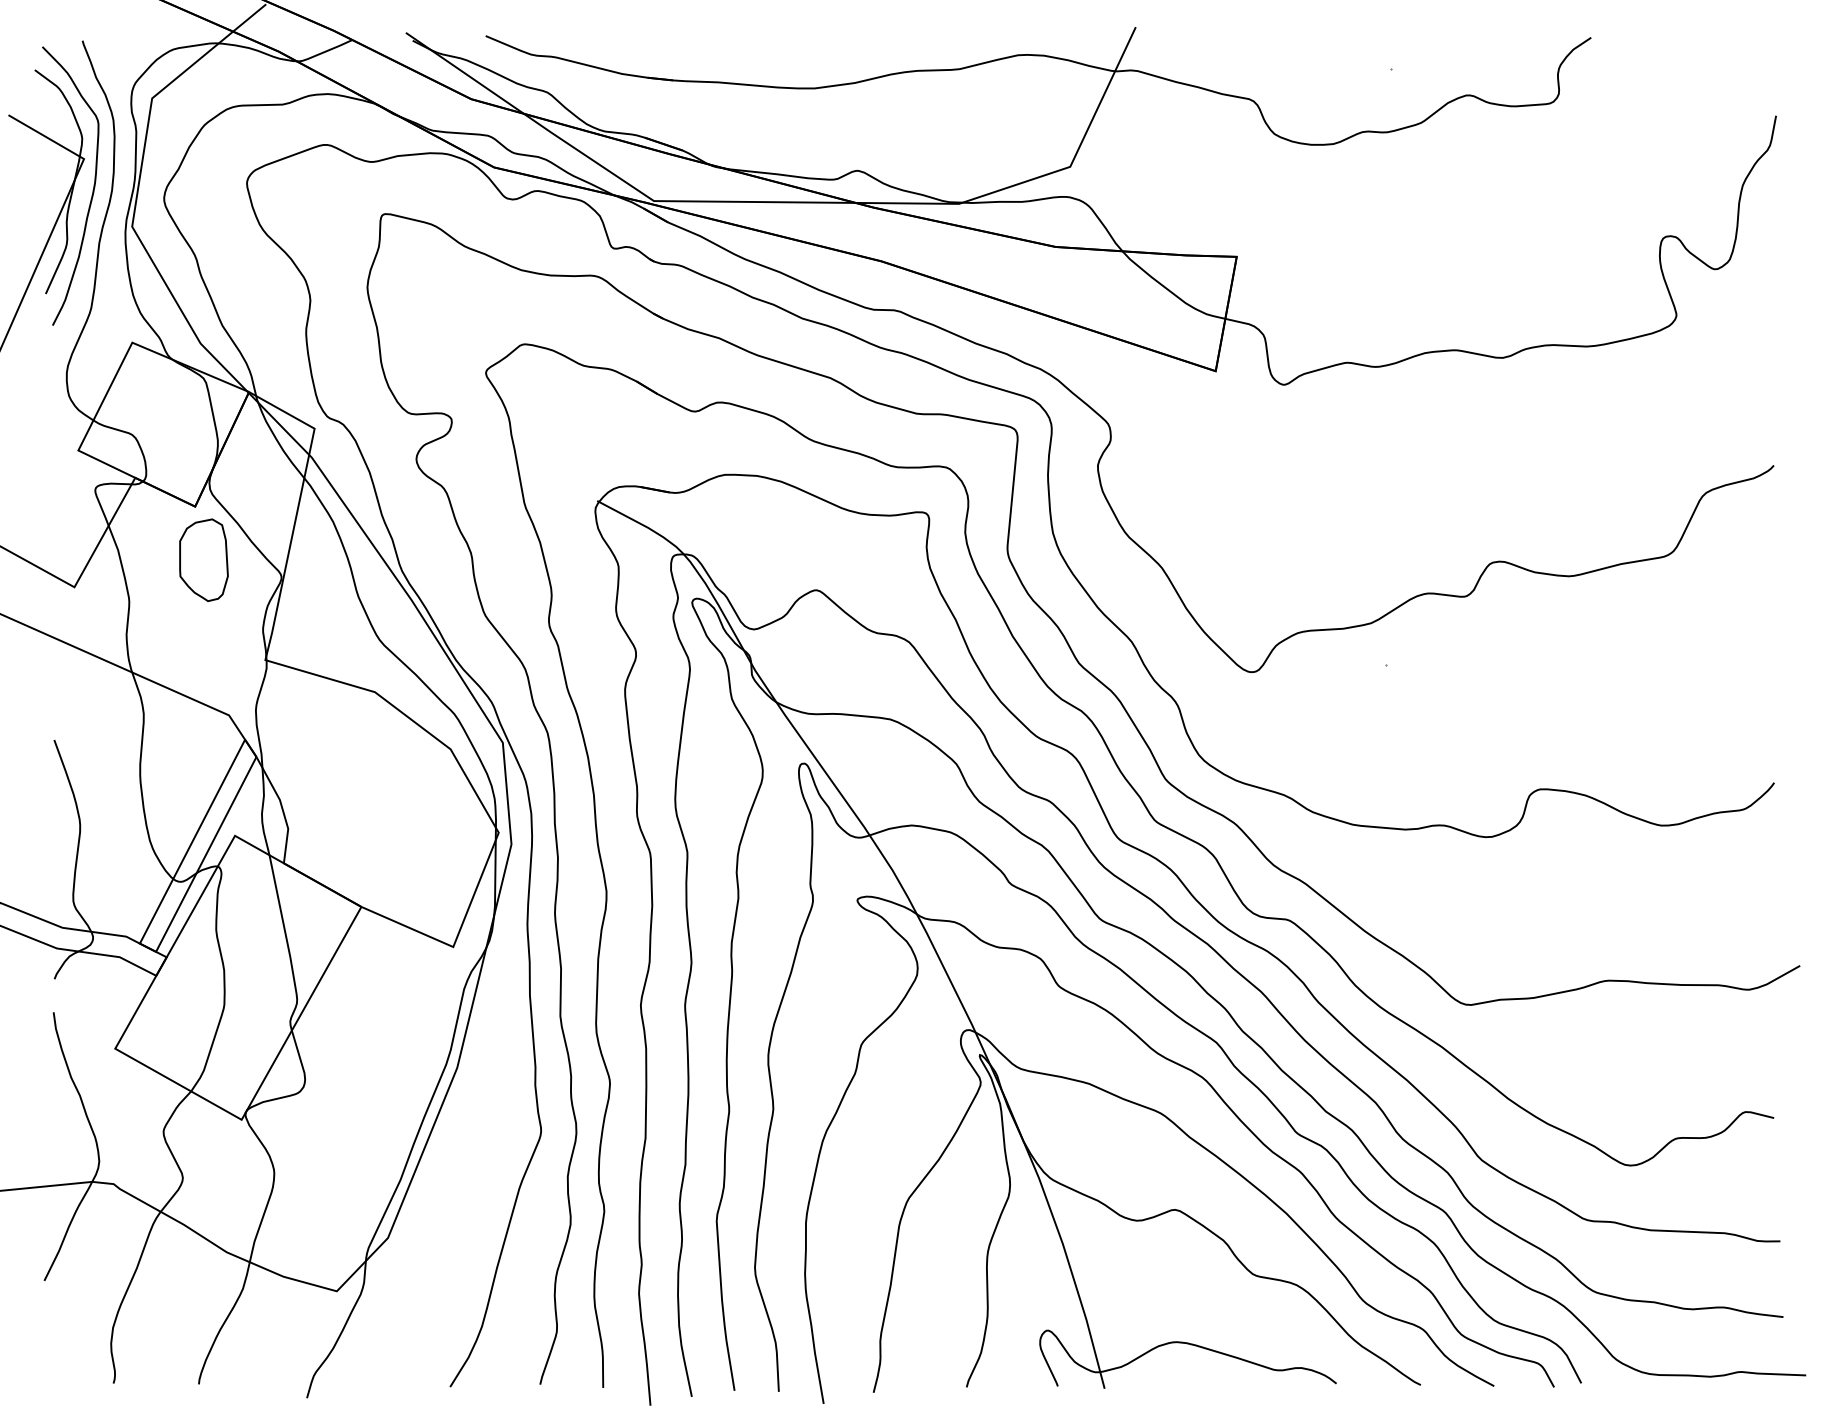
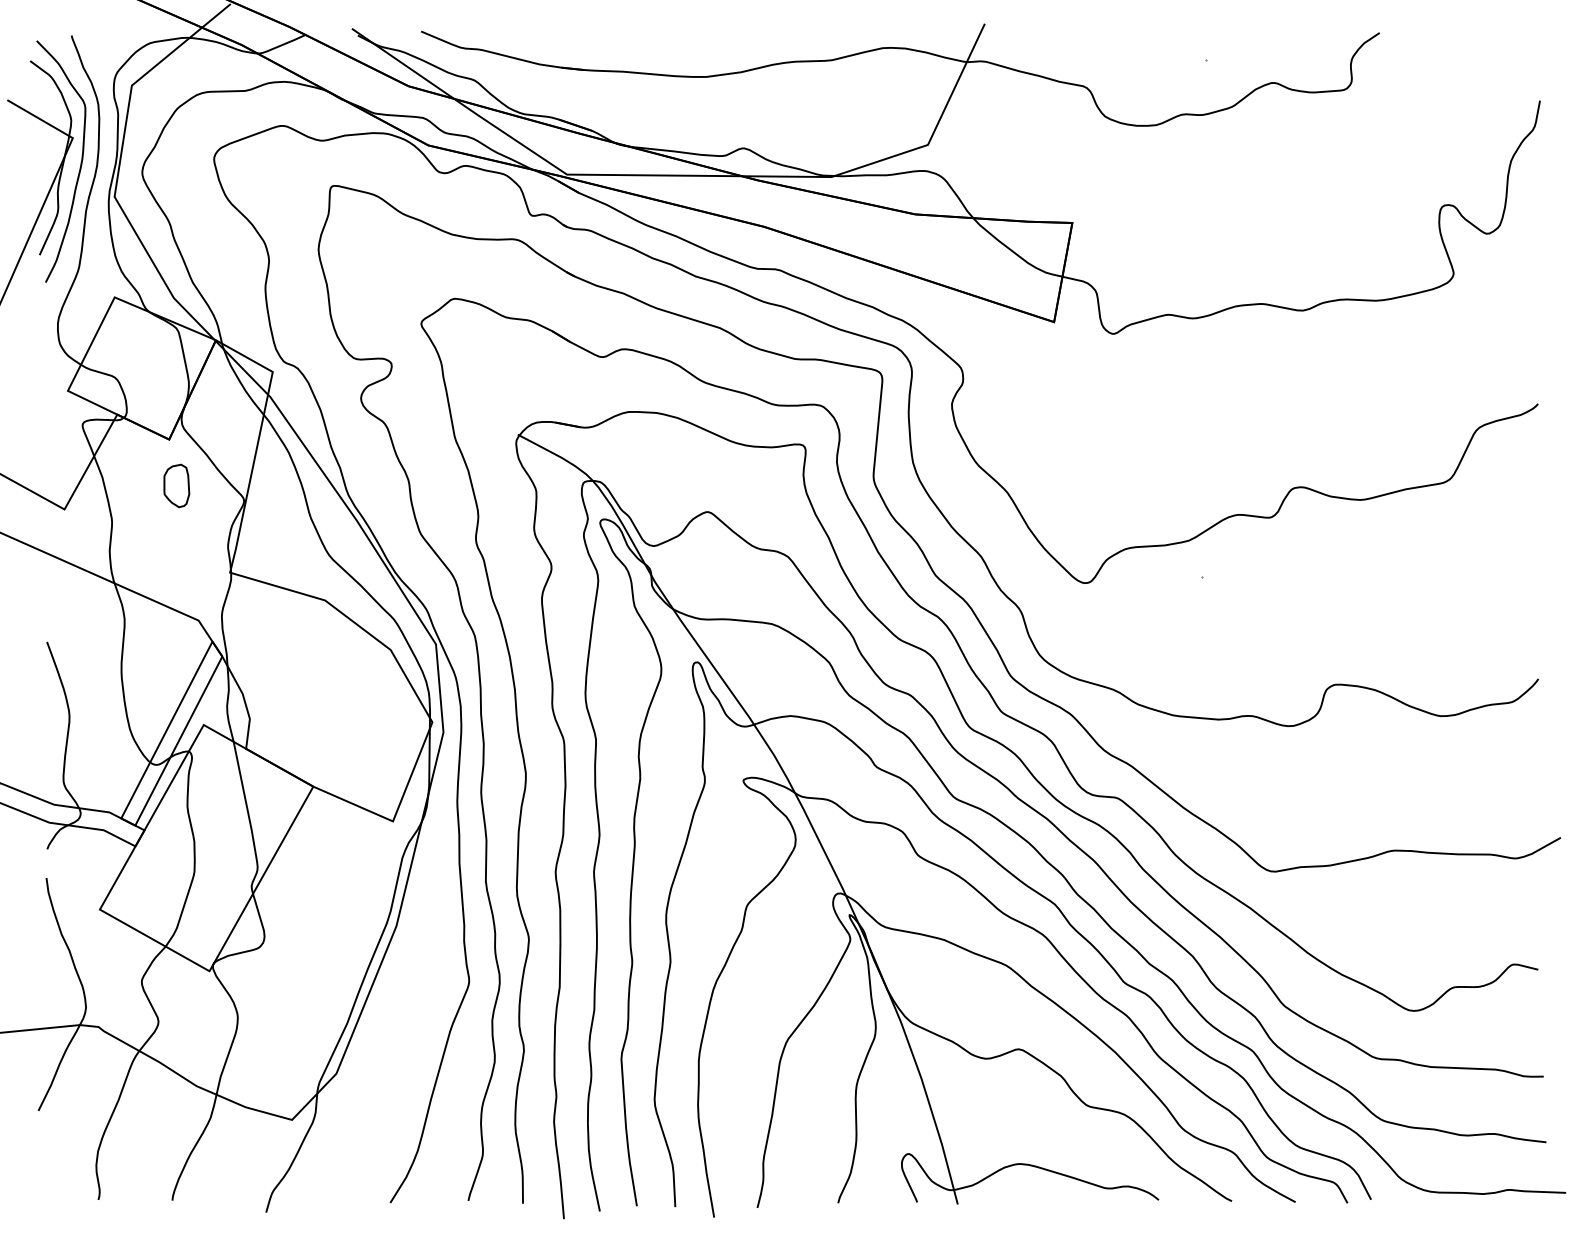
part: (203, 559) -> (176, 485), size x0.6

